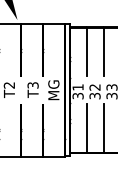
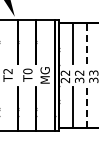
line: (103, 51) -> (86, 43), solid -> dashed
text: (32, 85) -> (27, 71), T3 -> T0
text: (78, 91) -> (65, 76), 31 -> 22
line: (103, 127) -> (86, 106), solid -> dashed

